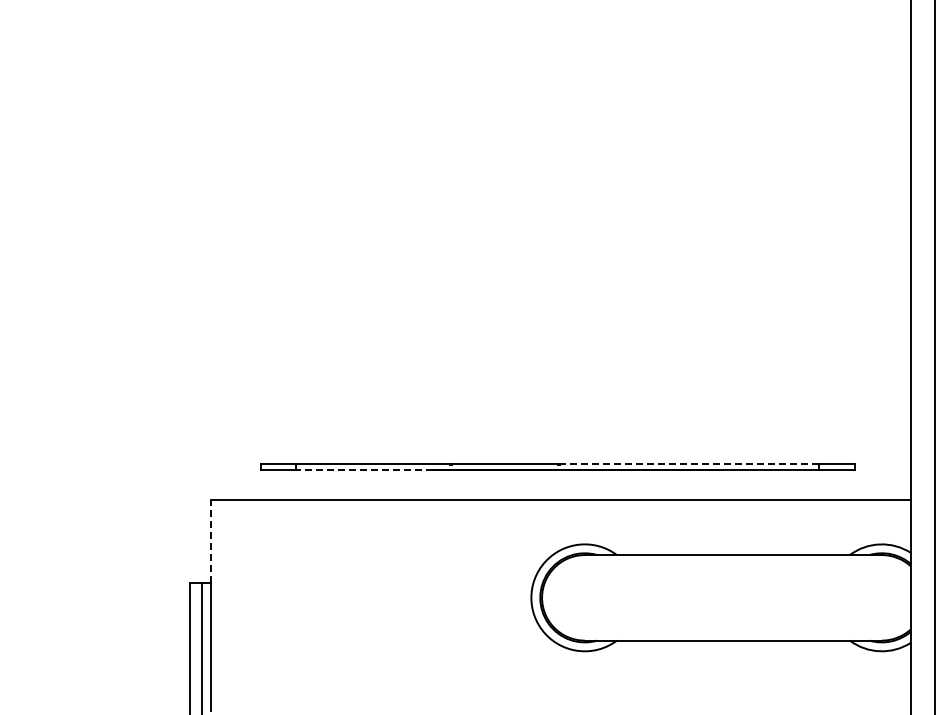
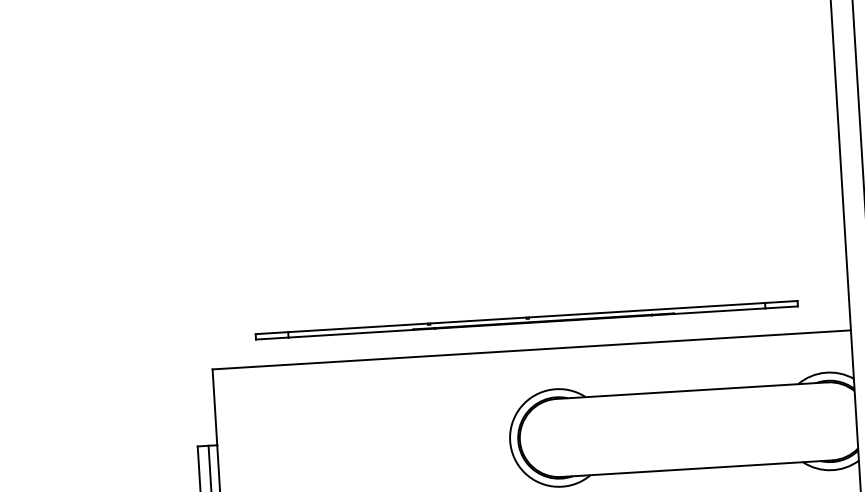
line: (689, 464) -> (646, 310), dashed -> solid
line: (364, 470) -> (350, 334), dashed -> solid
line: (211, 541) -> (215, 407), dashed -> solid

